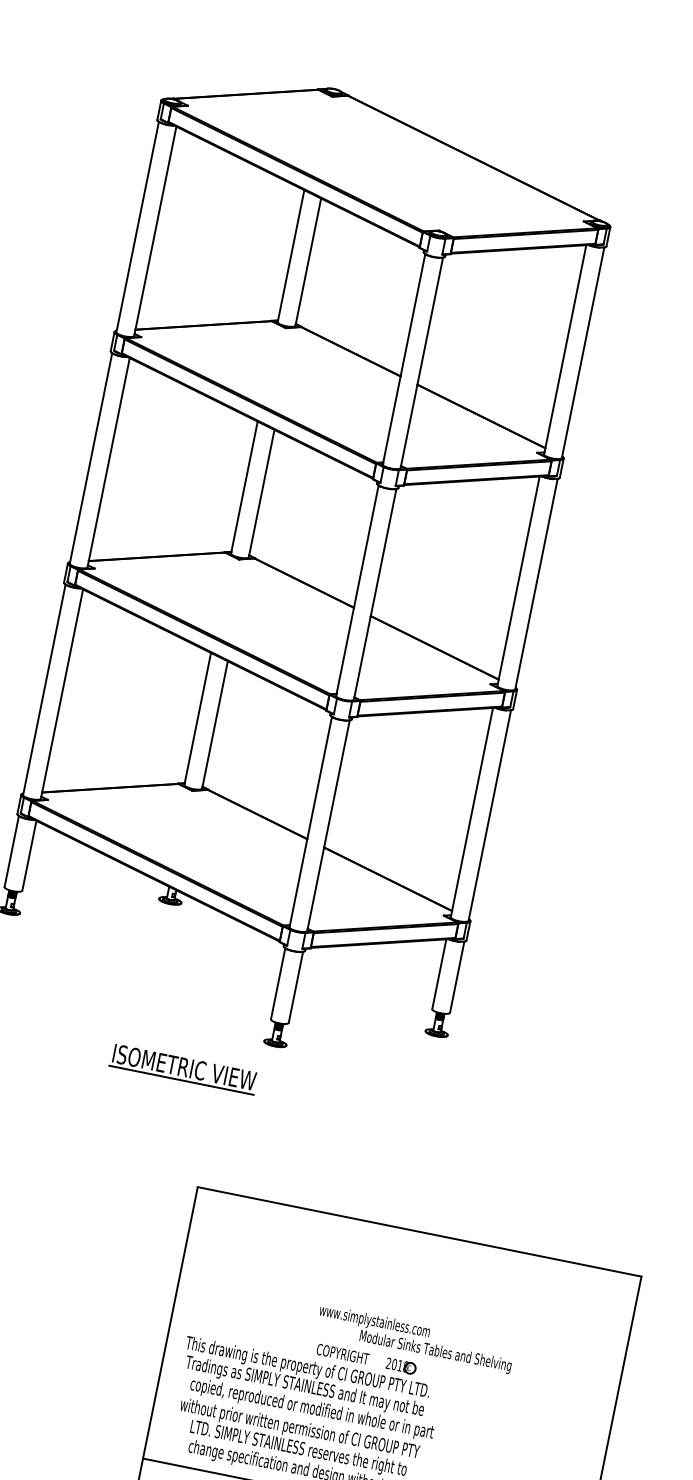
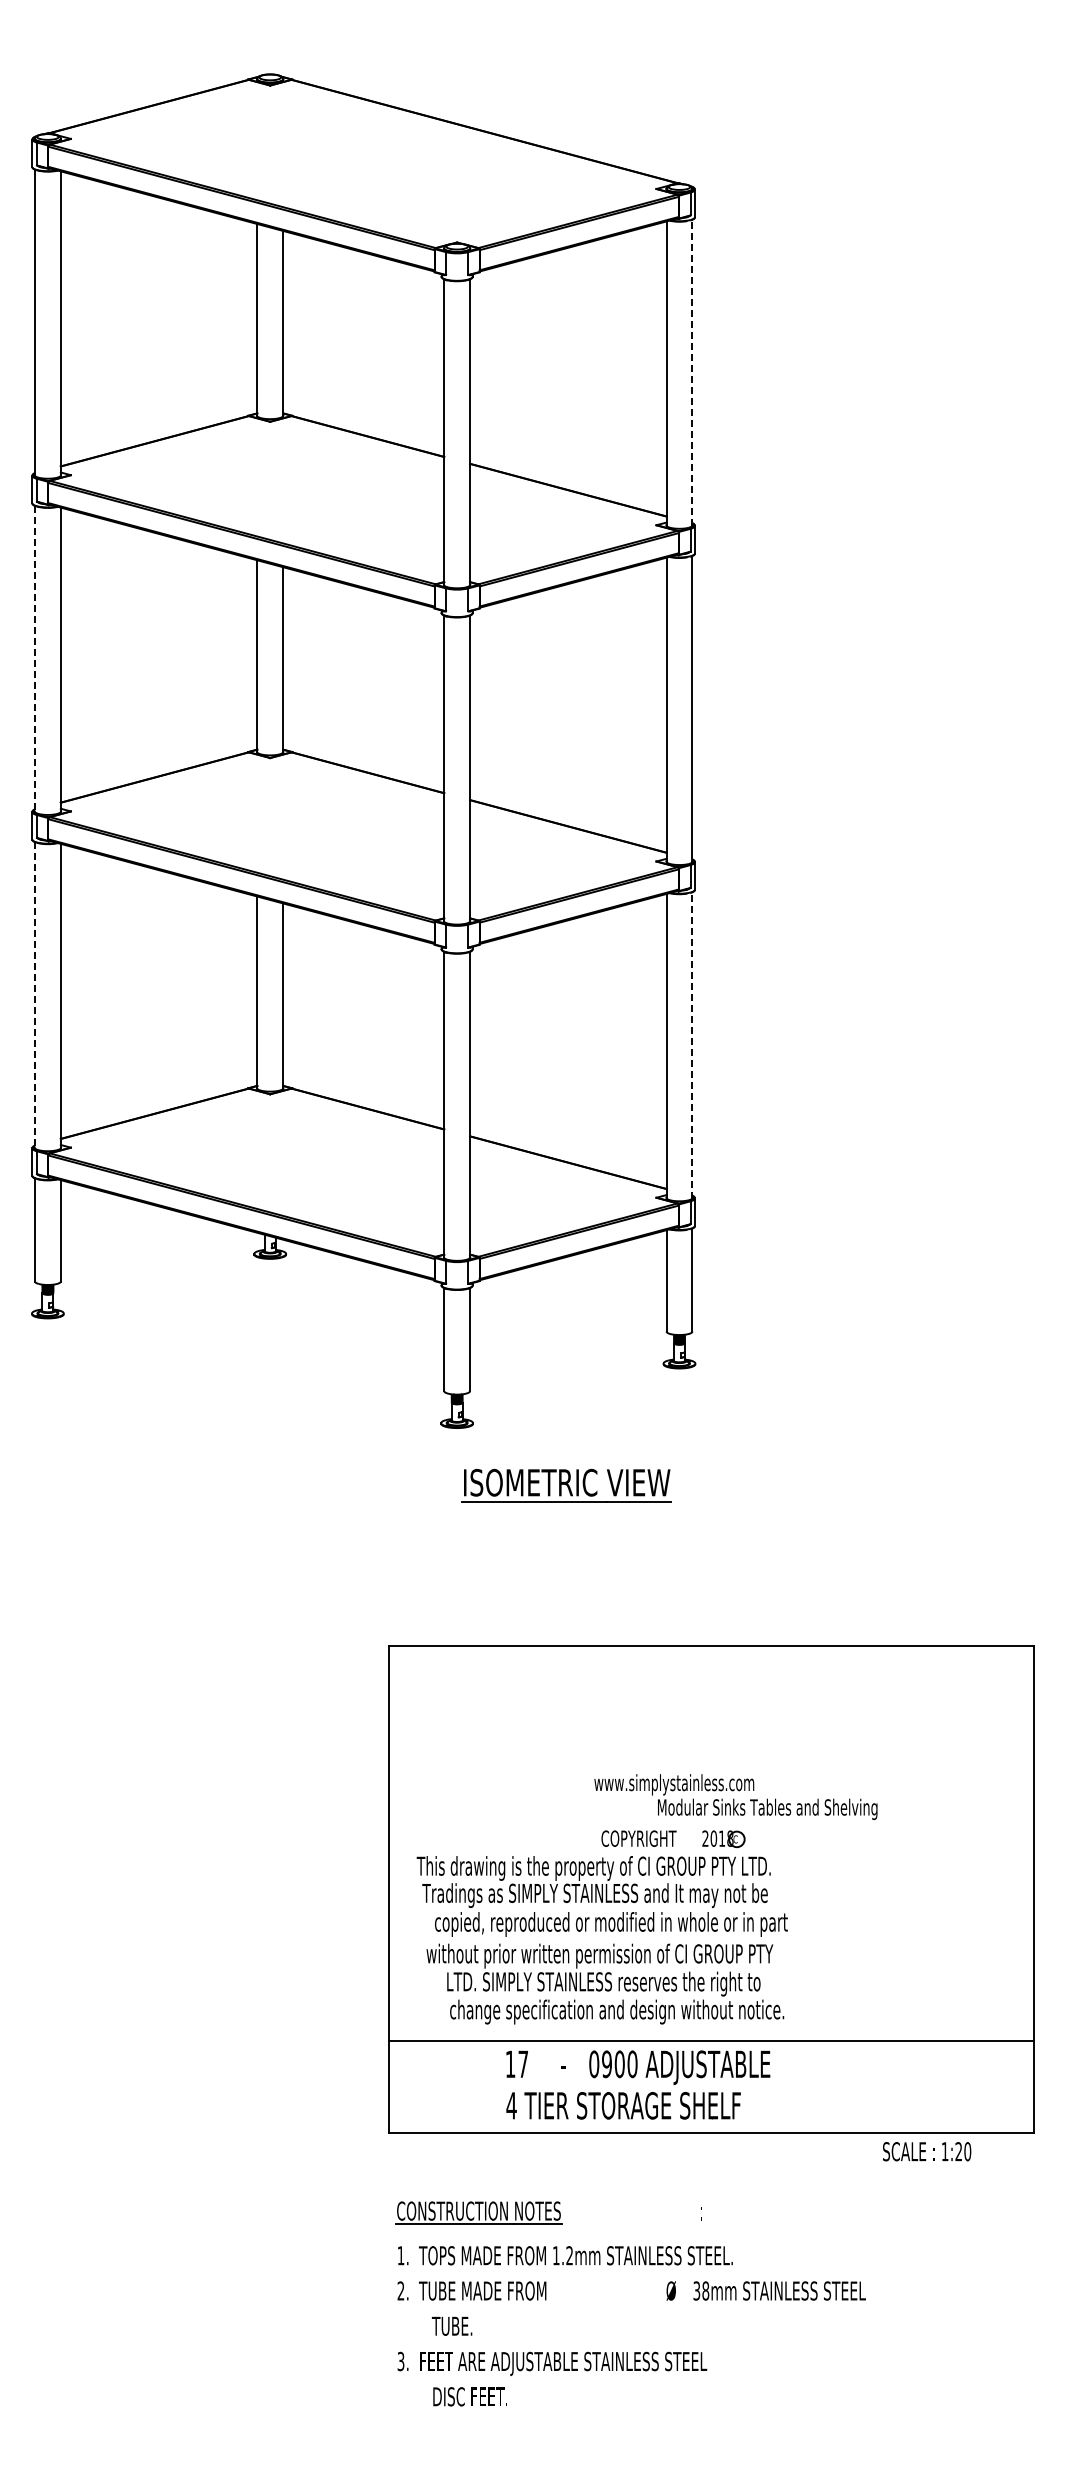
line: (583, 352) -> (692, 372), solid -> dashed
line: (91, 459) -> (35, 659), solid -> dashed
line: (44, 690) -> (35, 995), solid -> dashed
line: (489, 815) -> (692, 1044), solid -> dashed
part: (183, 1069) -> (566, 1485), moved

